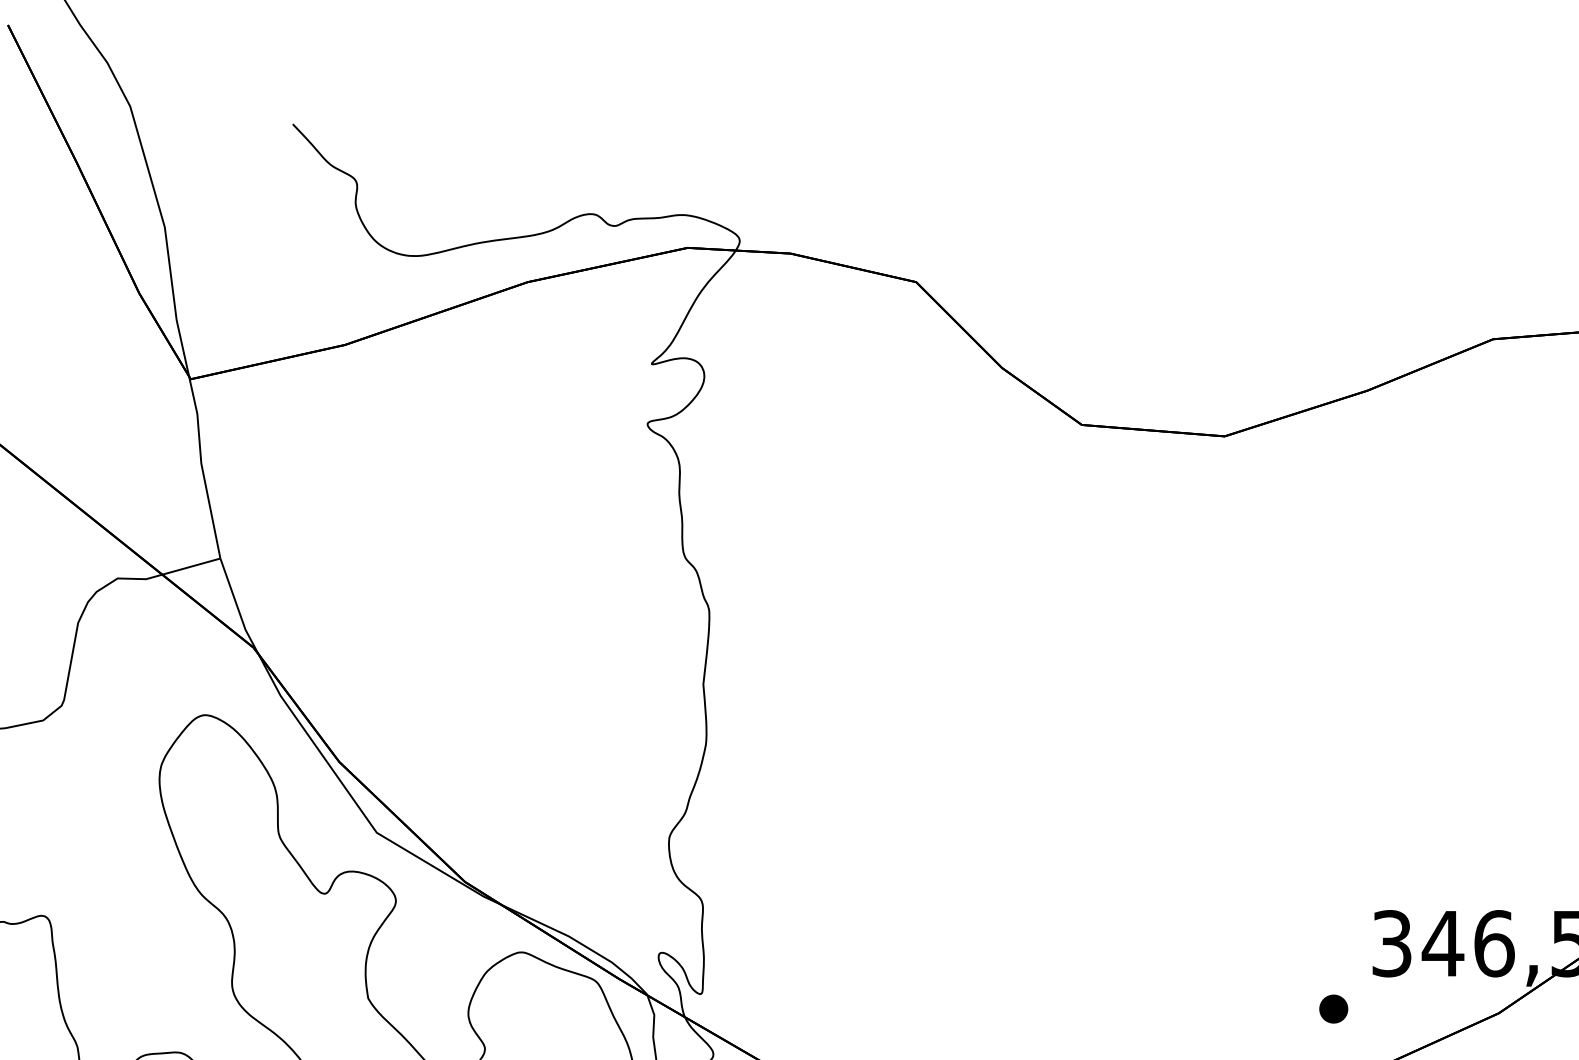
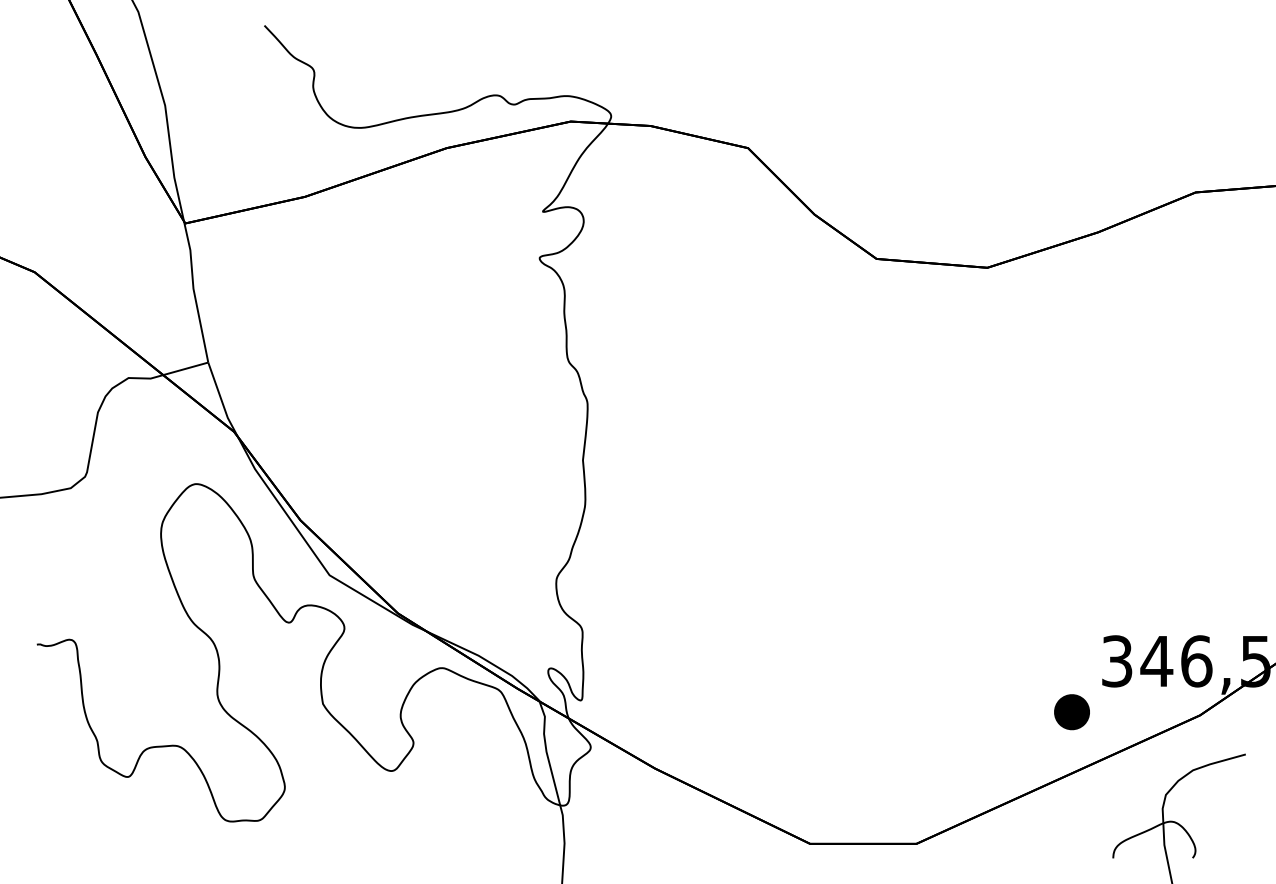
part: (1333, 1008) -> (1071, 711), size x1.6

